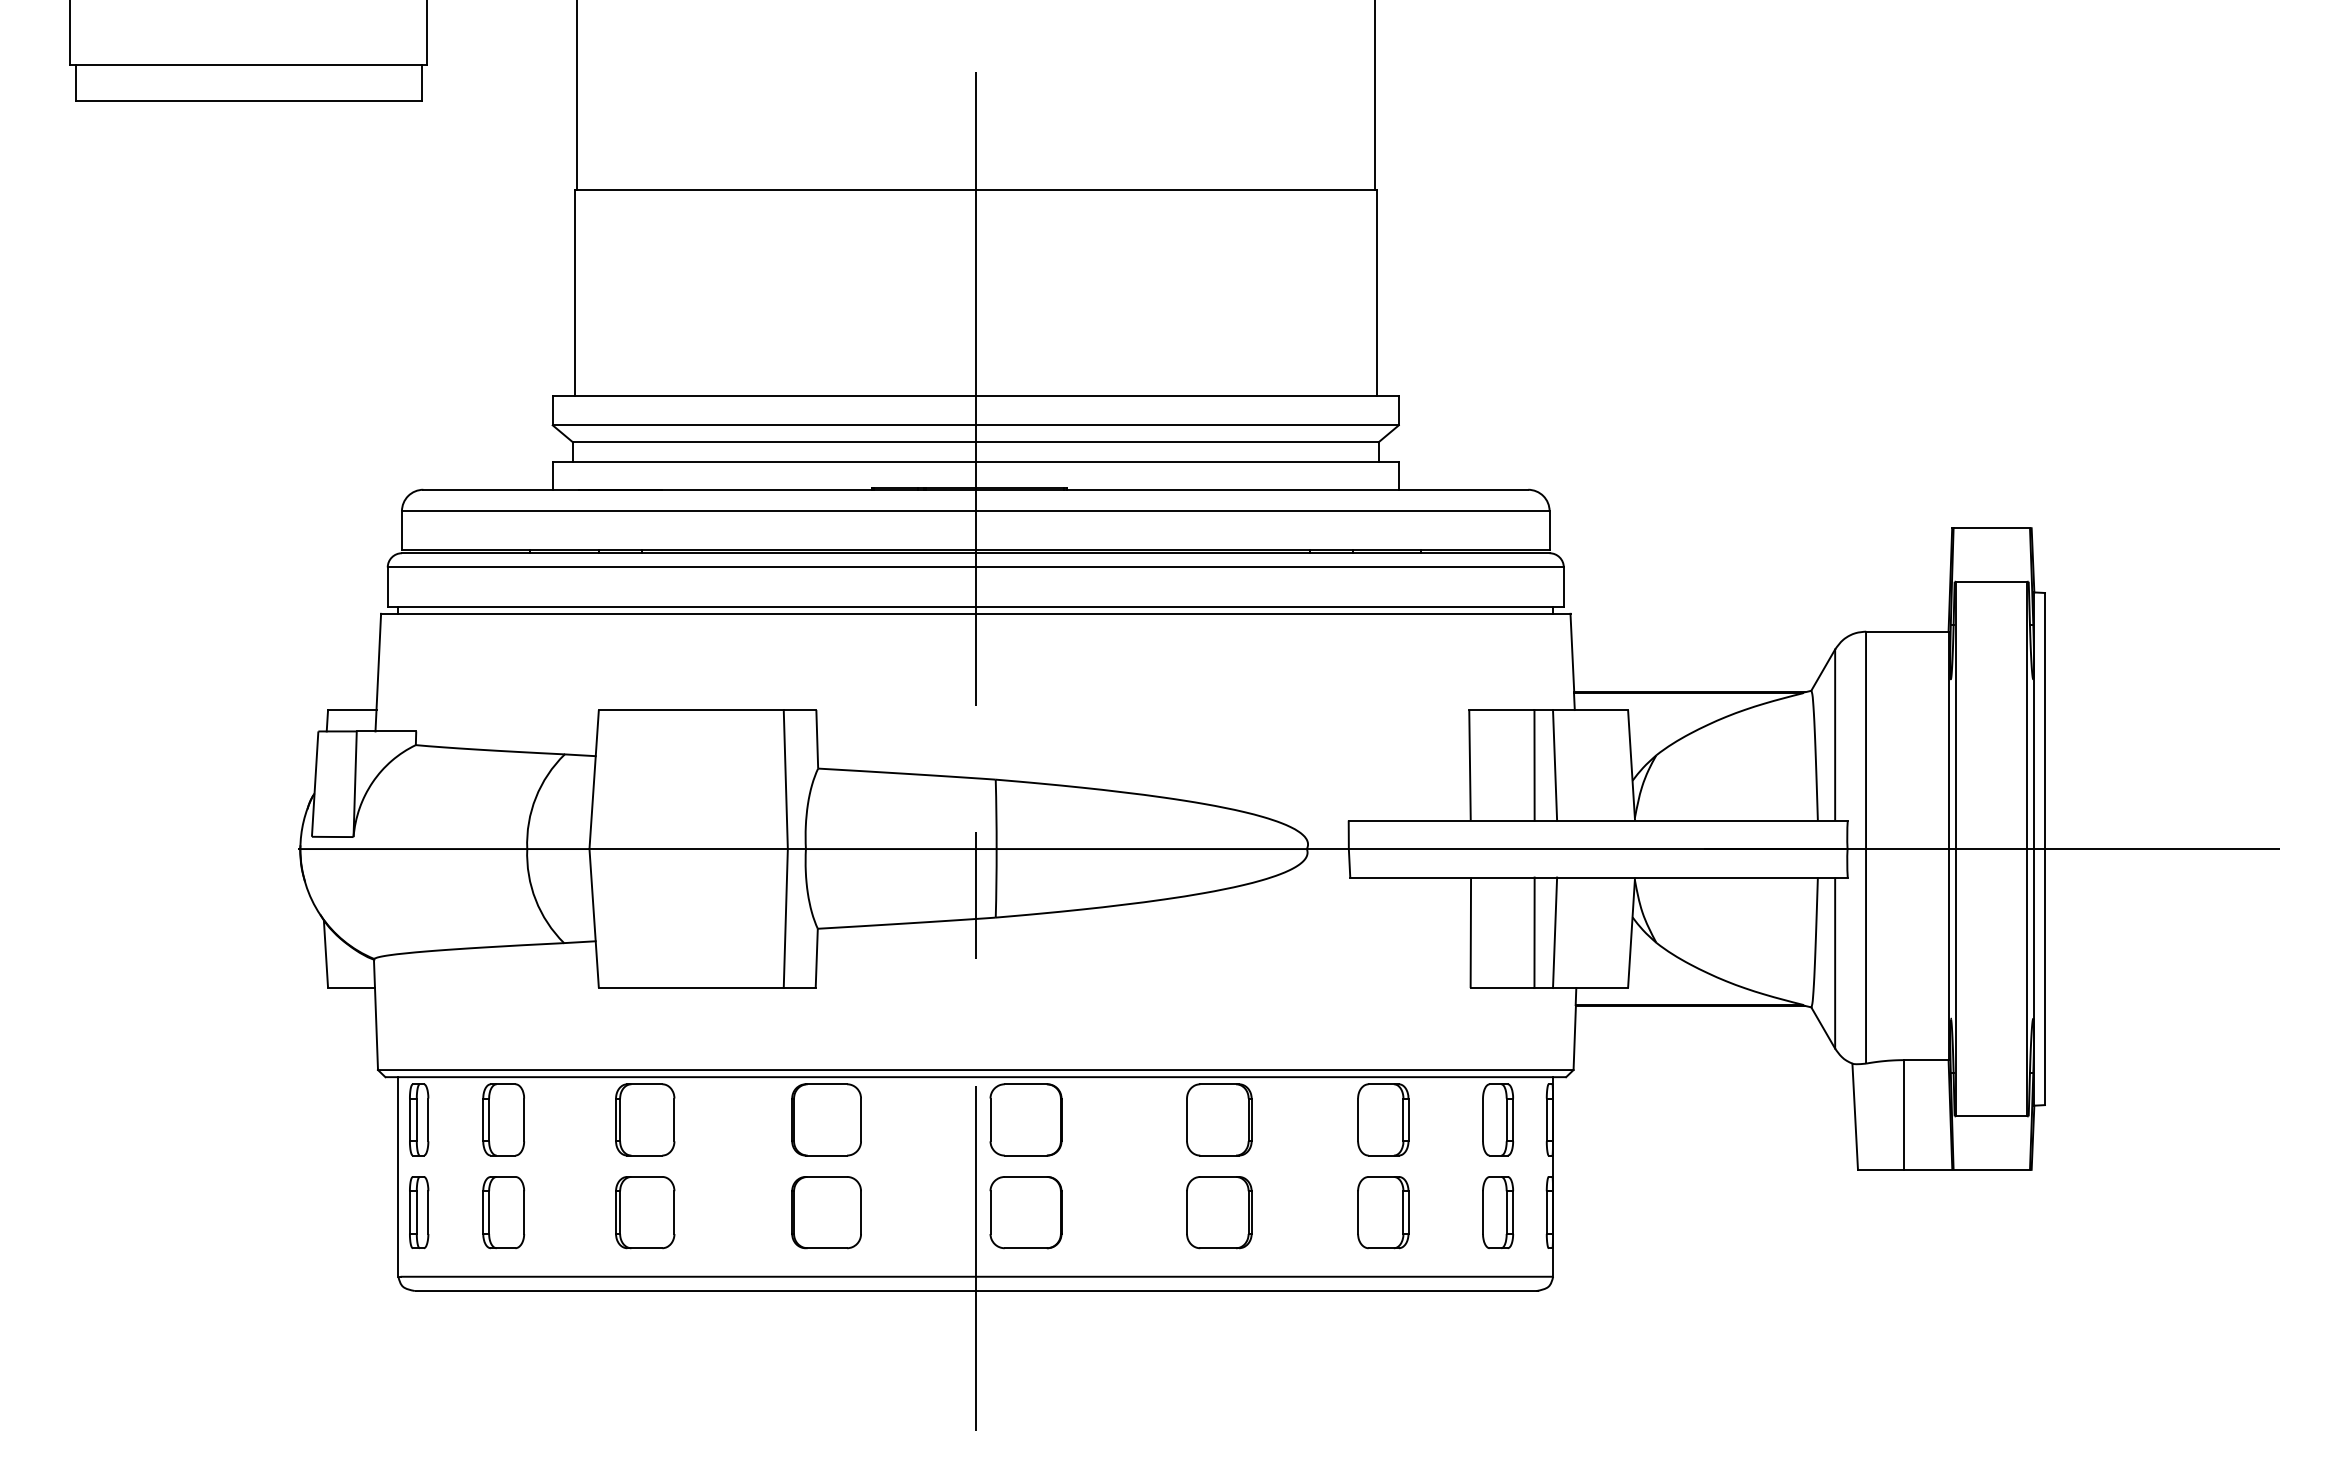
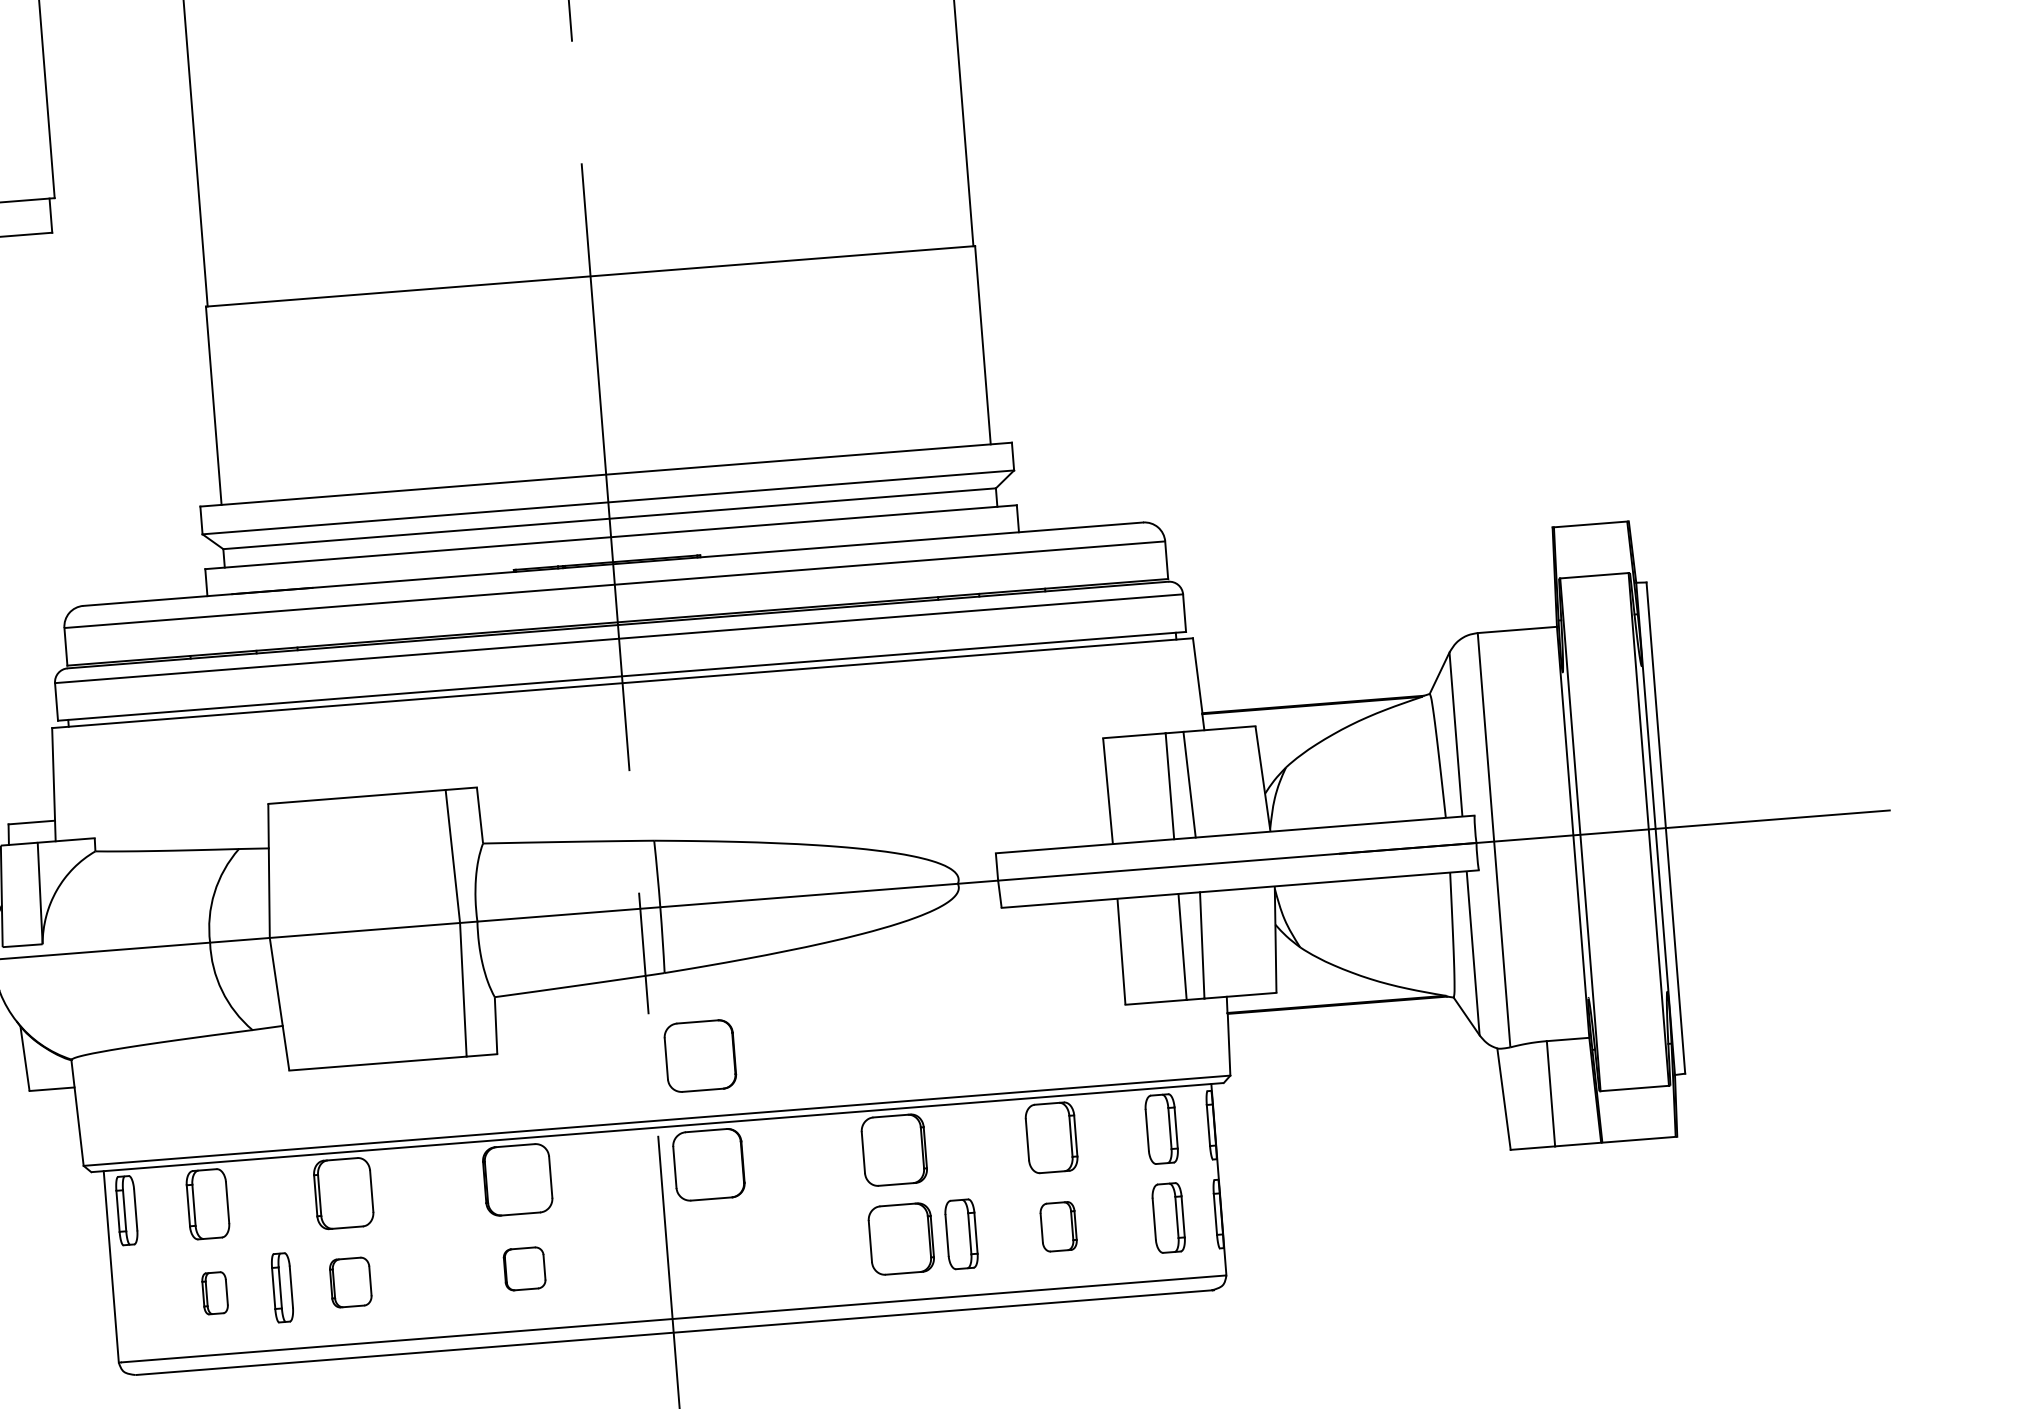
part: (419, 1212) -> (282, 1287), moved
part: (503, 1212) -> (214, 1293), size x0.6
part: (645, 1212) -> (350, 1282), size x0.7
part: (826, 1212) -> (524, 1268), size x0.6
part: (1025, 1212) -> (699, 1056), moved
part: (1281, 1212) -> (960, 1234), added
part: (1383, 1212) -> (1058, 1226), size x0.7

